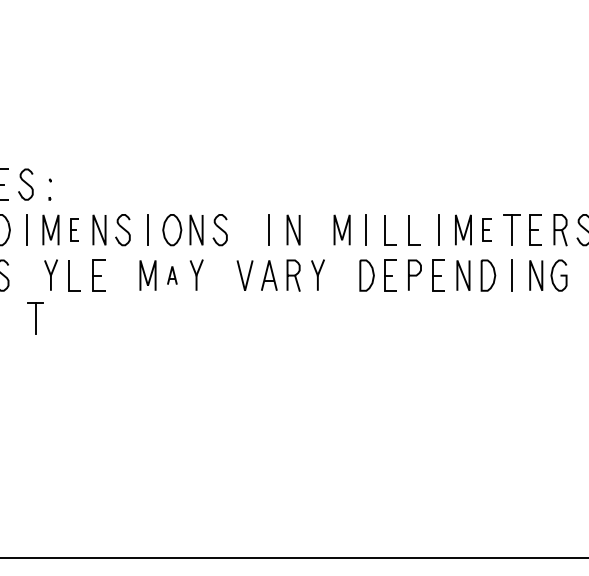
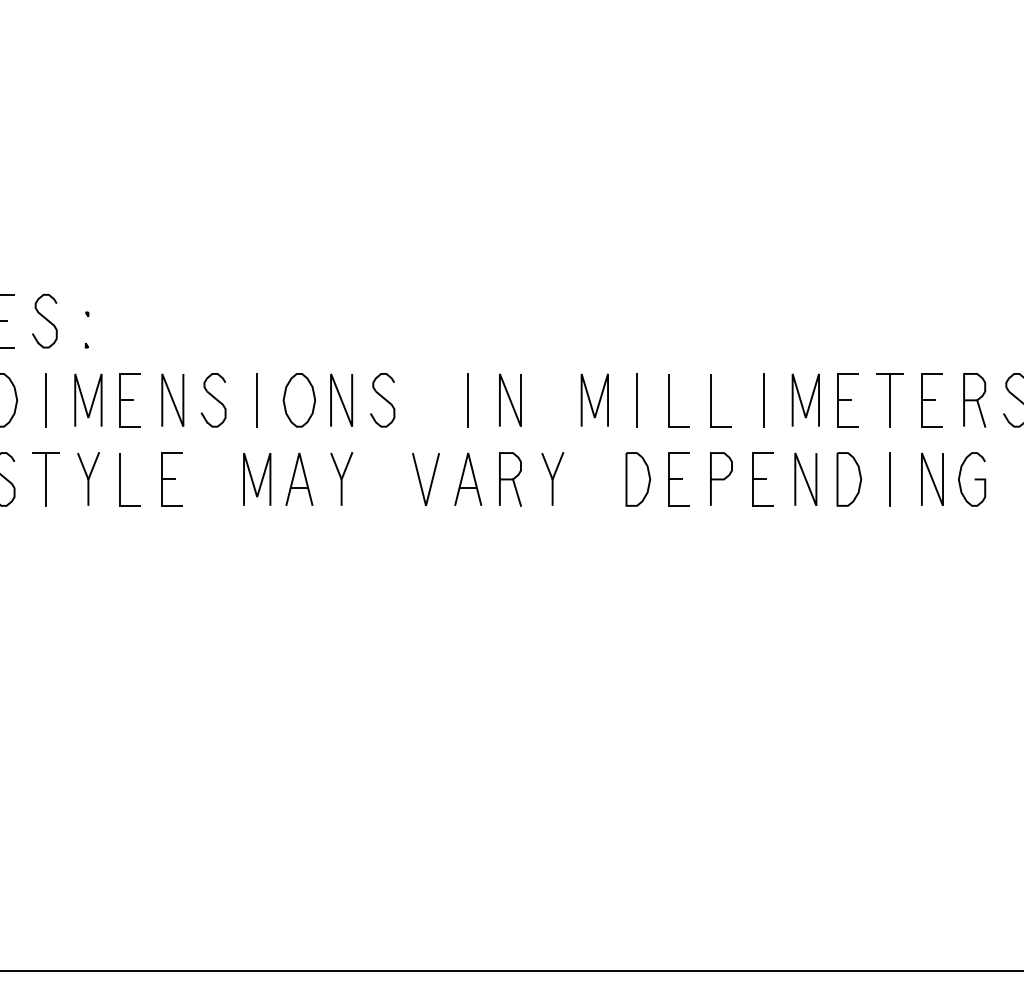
part: (74, 229) -> (129, 399), size x1.43
part: (487, 229) -> (847, 399), size x1.43
part: (172, 275) -> (299, 479), size x1.67
part: (35, 318) -> (45, 479), moved

